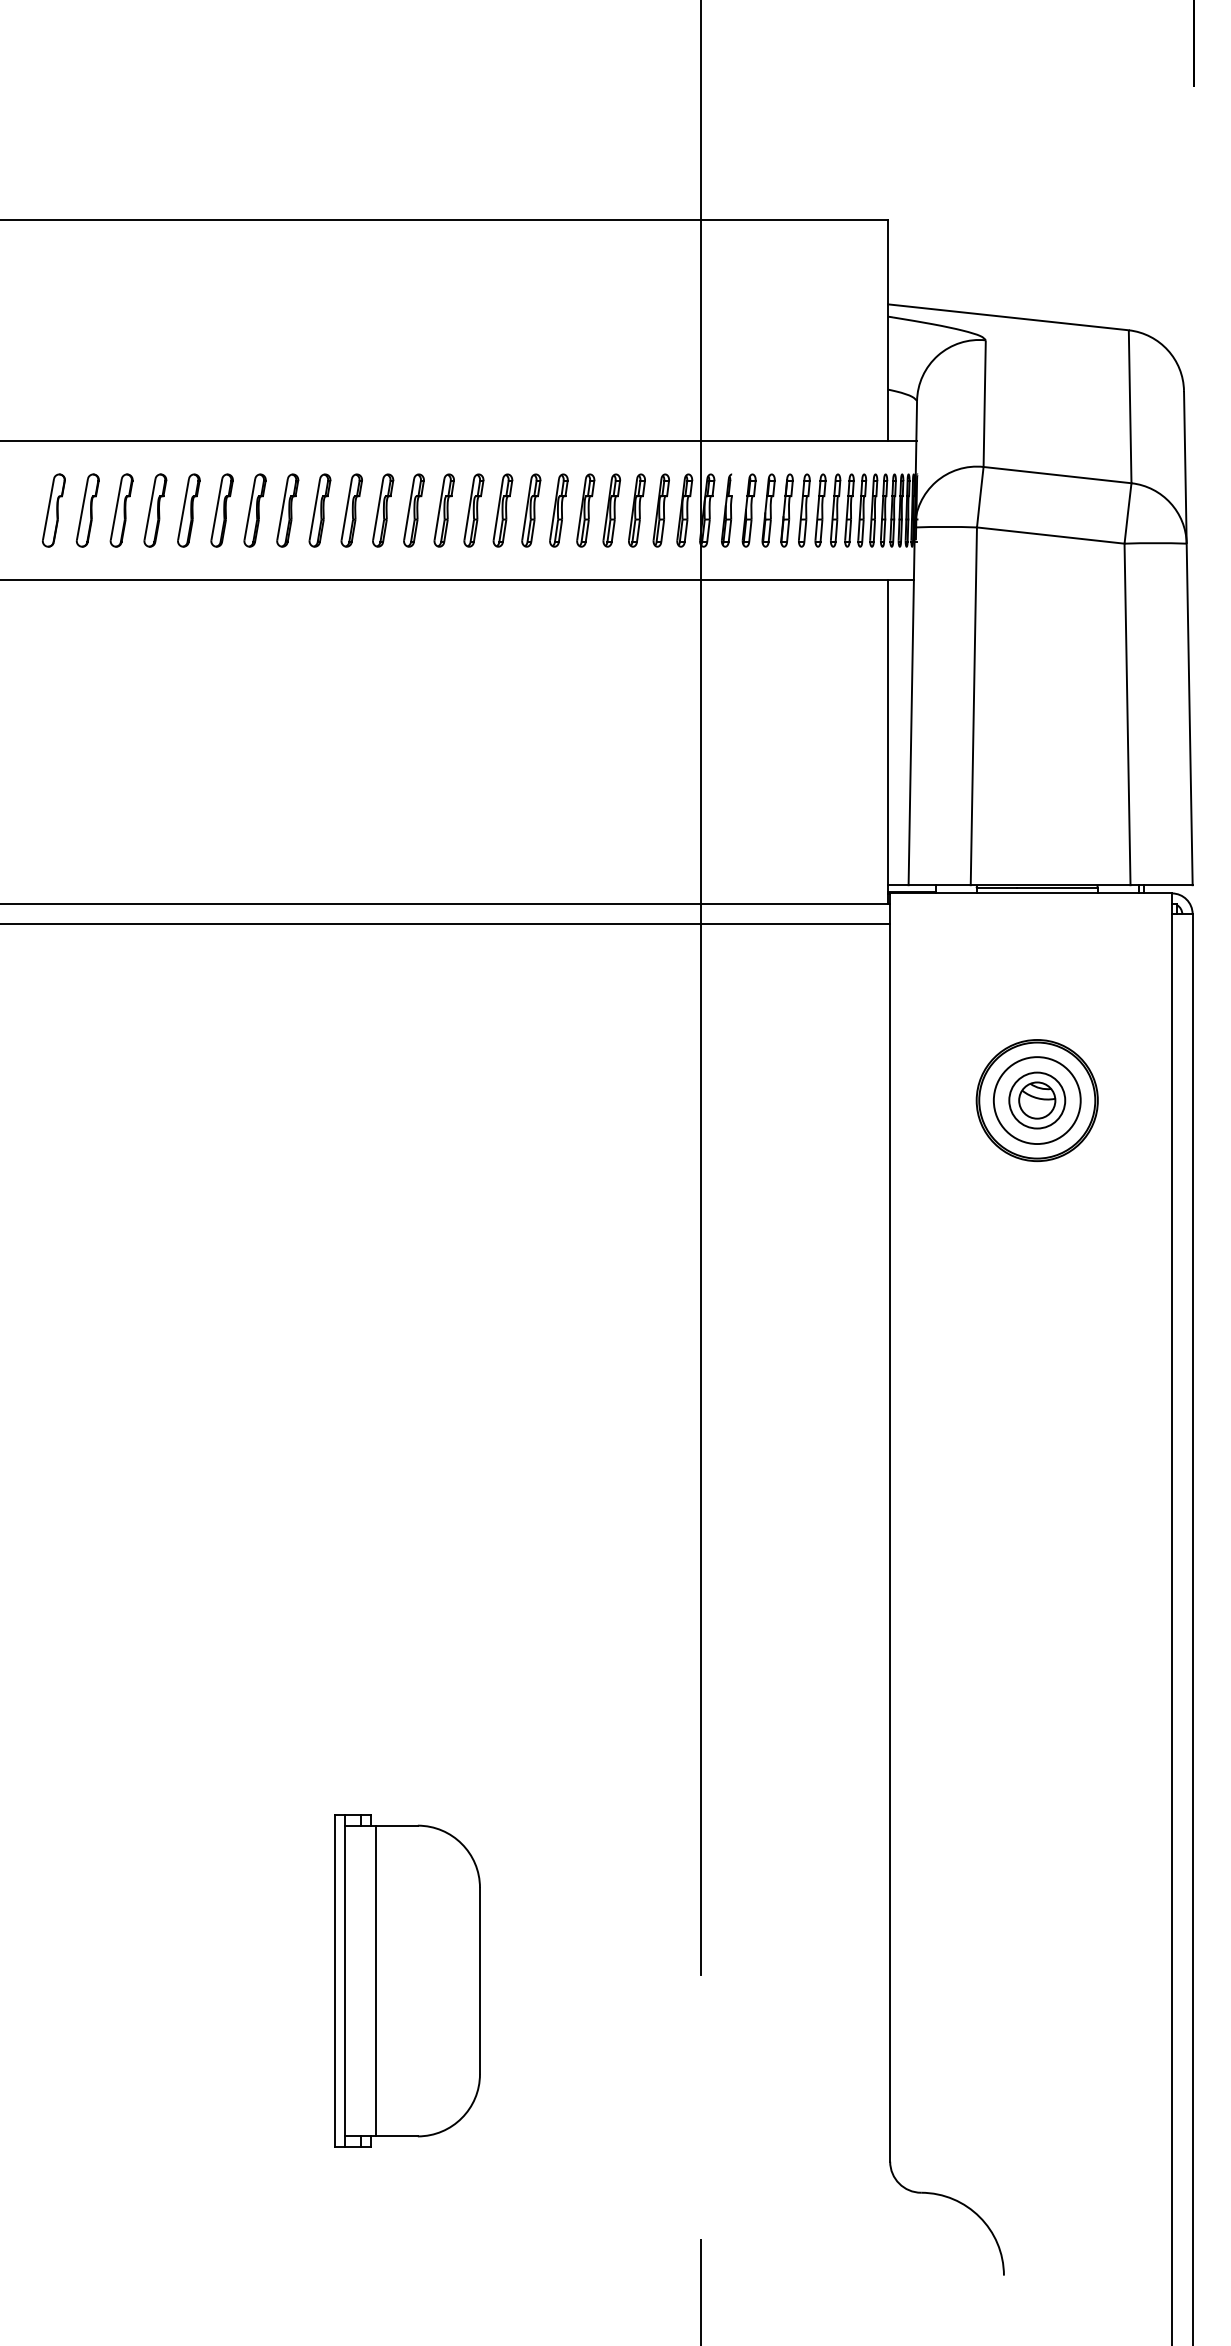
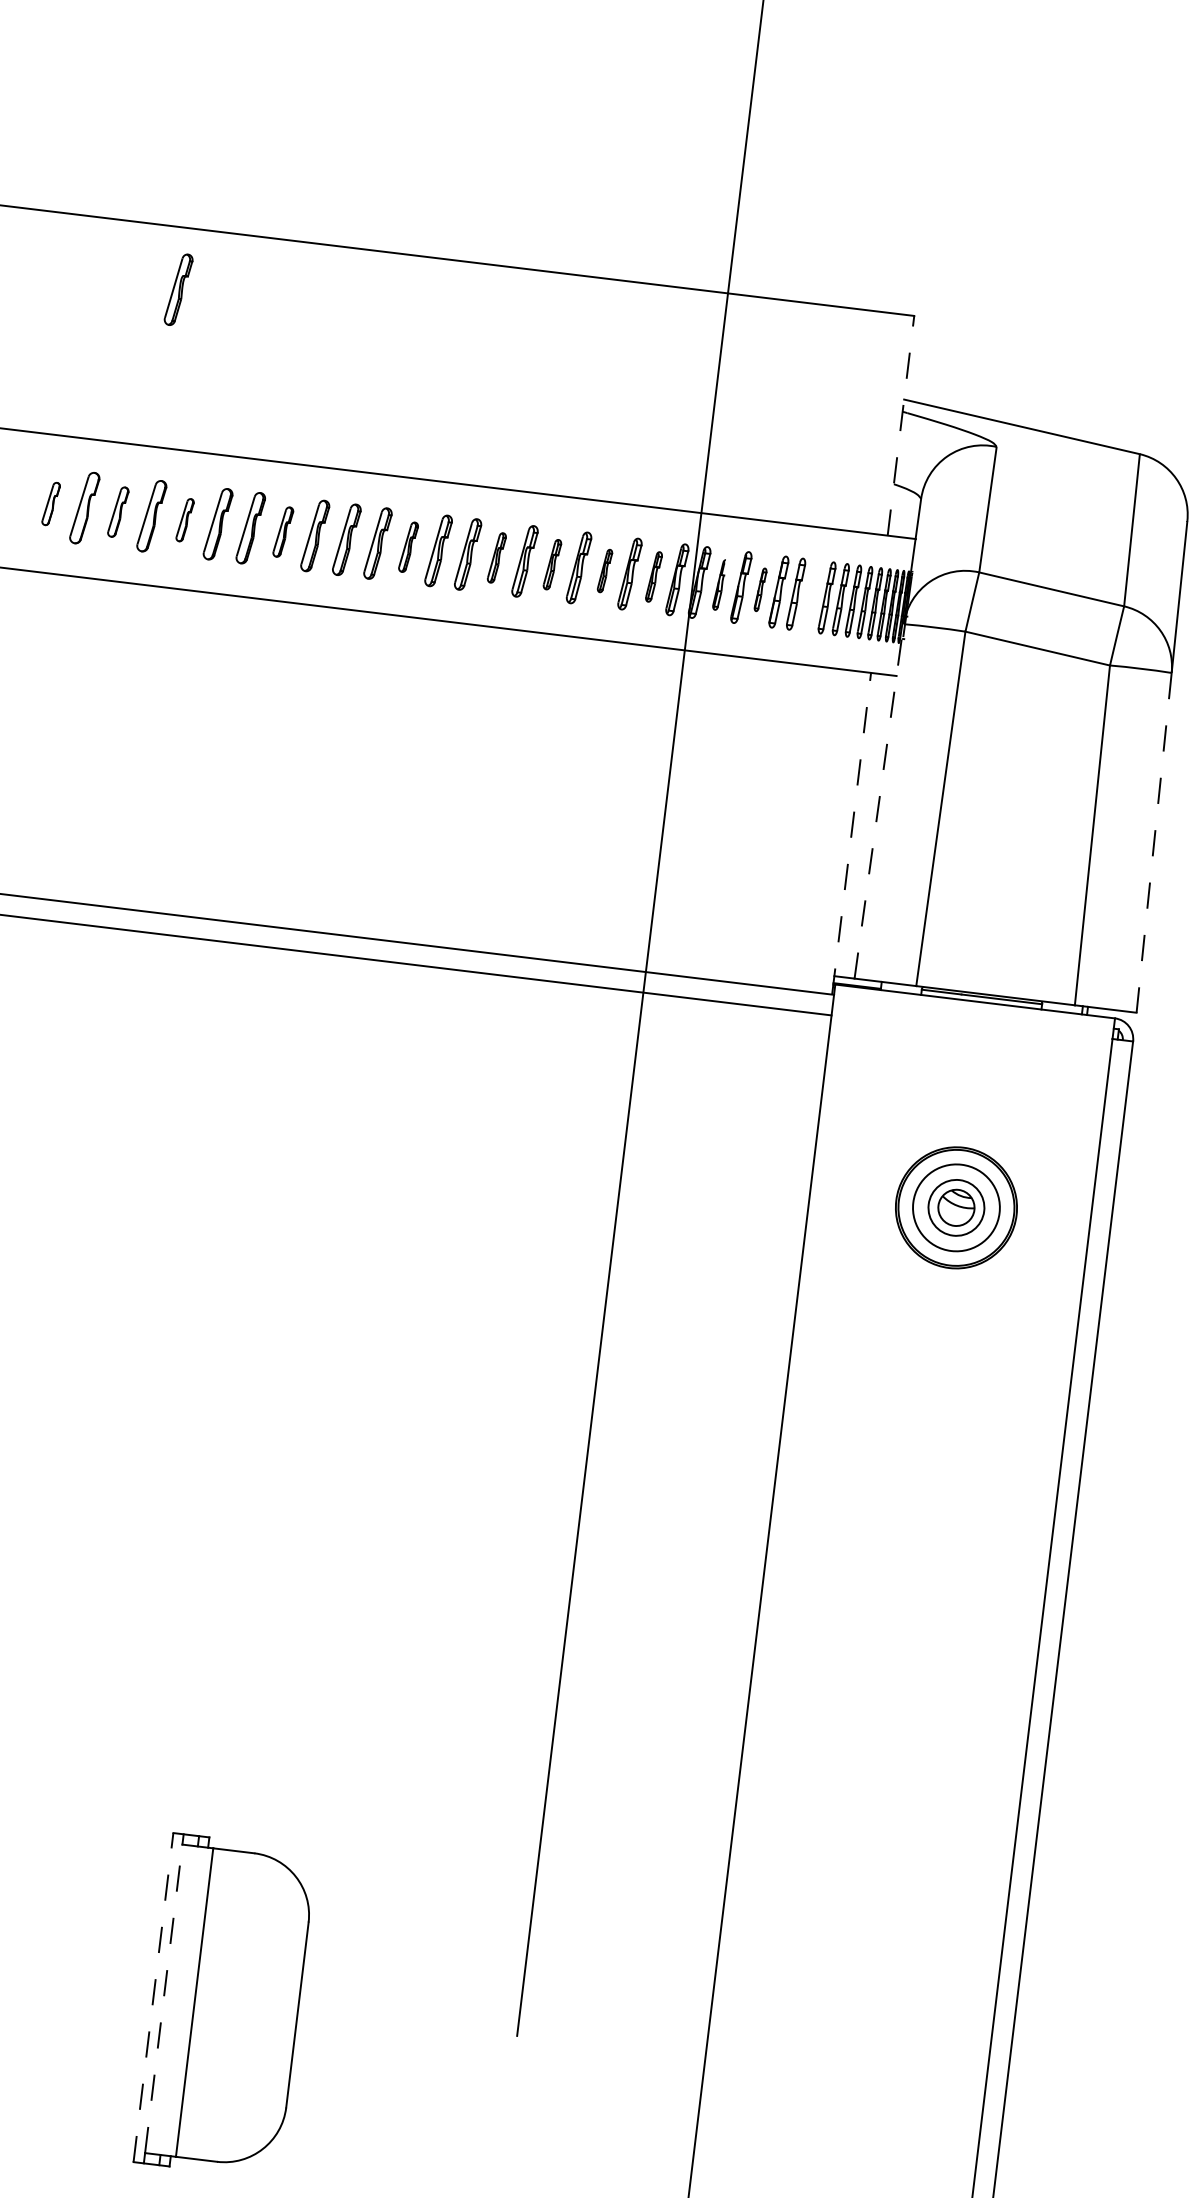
part: (154, 282) -> (178, 289), added
line: (888, 330) -> (901, 425), solid -> dashed
part: (53, 510) -> (50, 503), size x0.6
part: (121, 510) -> (118, 512), size x0.7
part: (188, 510) -> (184, 520), size x0.6
part: (287, 510) -> (283, 532), size x0.7
part: (413, 510) -> (408, 547), size x0.7
part: (502, 510) -> (496, 557), size x0.7
part: (558, 510) -> (552, 564), size x0.7
part: (611, 510) -> (604, 570), size x0.6
part: (660, 510) -> (653, 576), size x0.7
part: (726, 510) -> (718, 584), size x0.7
part: (768, 510) -> (760, 589), size x0.6
part: (820, 510) -> (812, 596), removed
line: (911, 706) -> (878, 801), solid -> dashed
line: (1189, 714) -> (1153, 842), solid -> dashed
line: (888, 741) -> (851, 833), solid -> dashed
line: (345, 1980) -> (163, 1998), solid -> dashed
line: (334, 1981) -> (152, 1998), solid -> dashed

